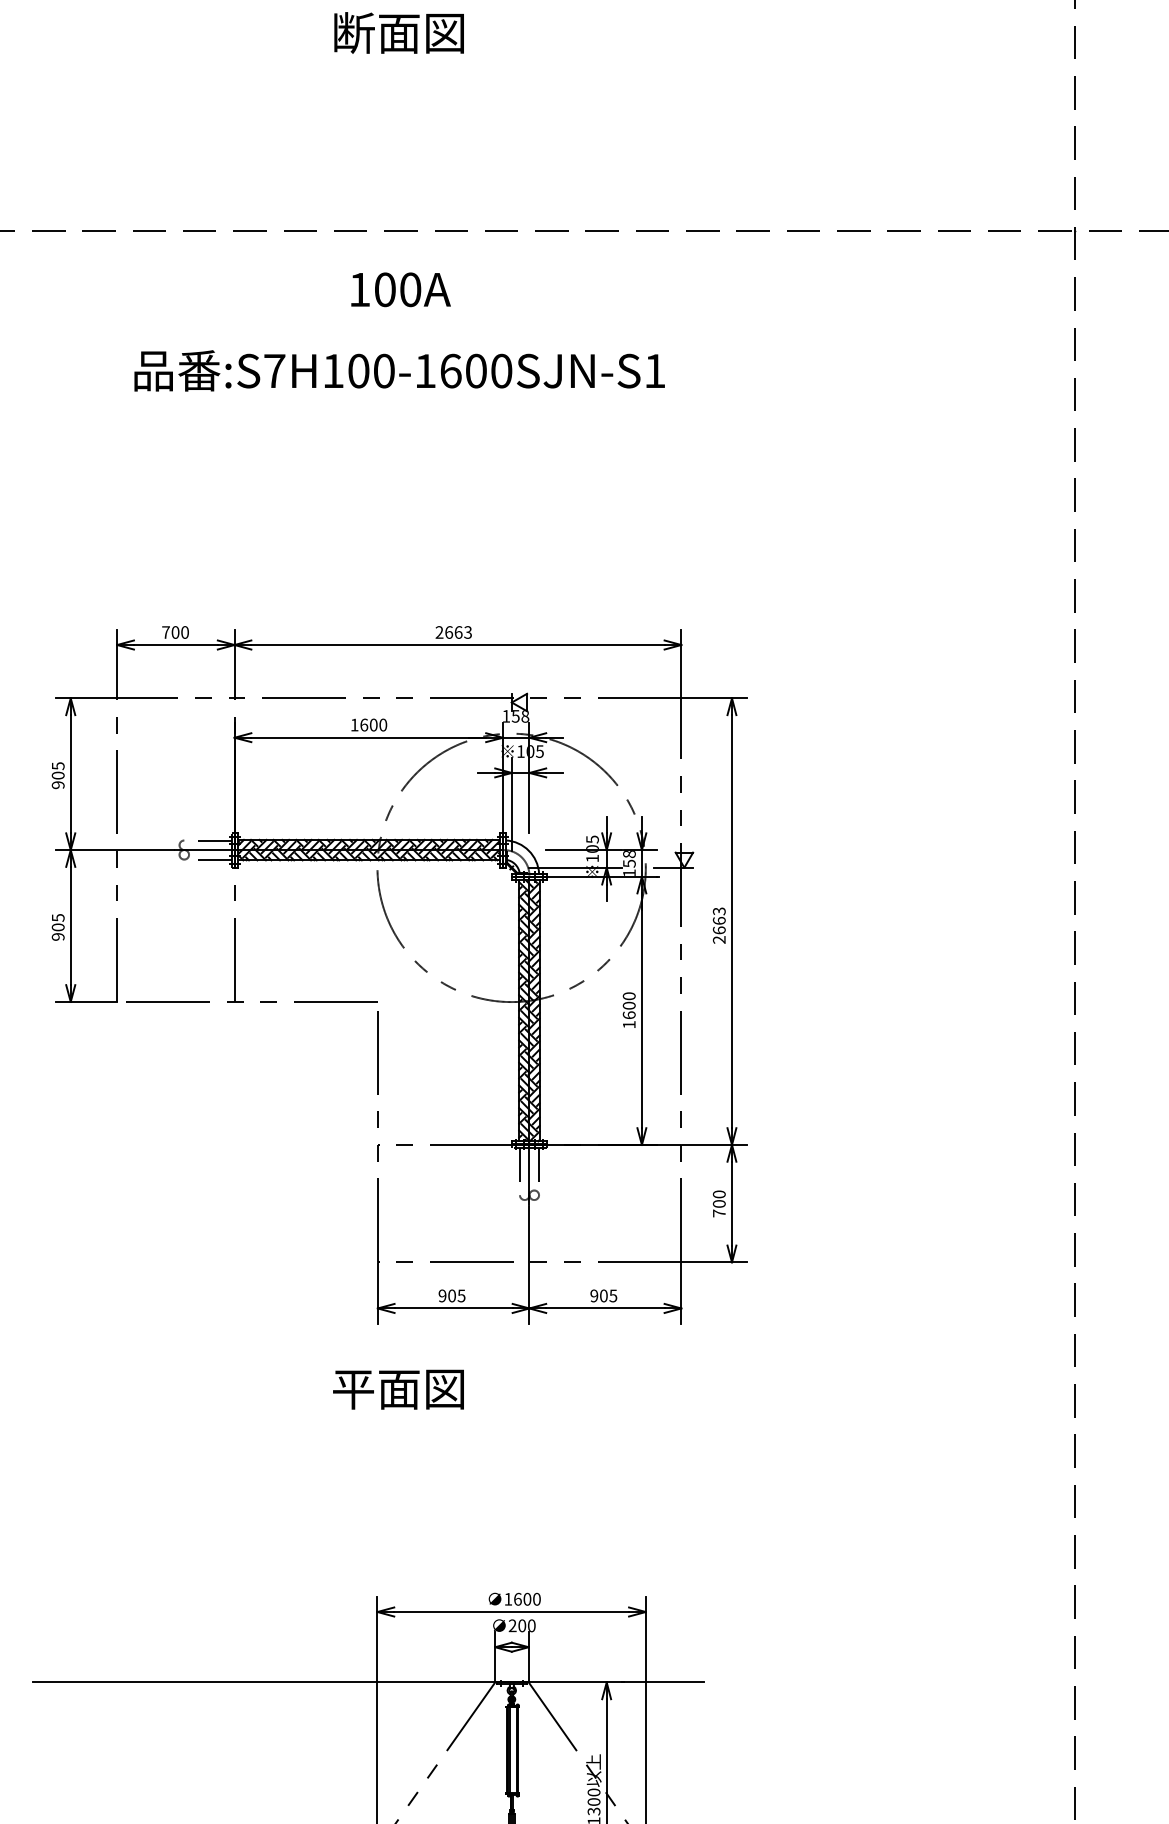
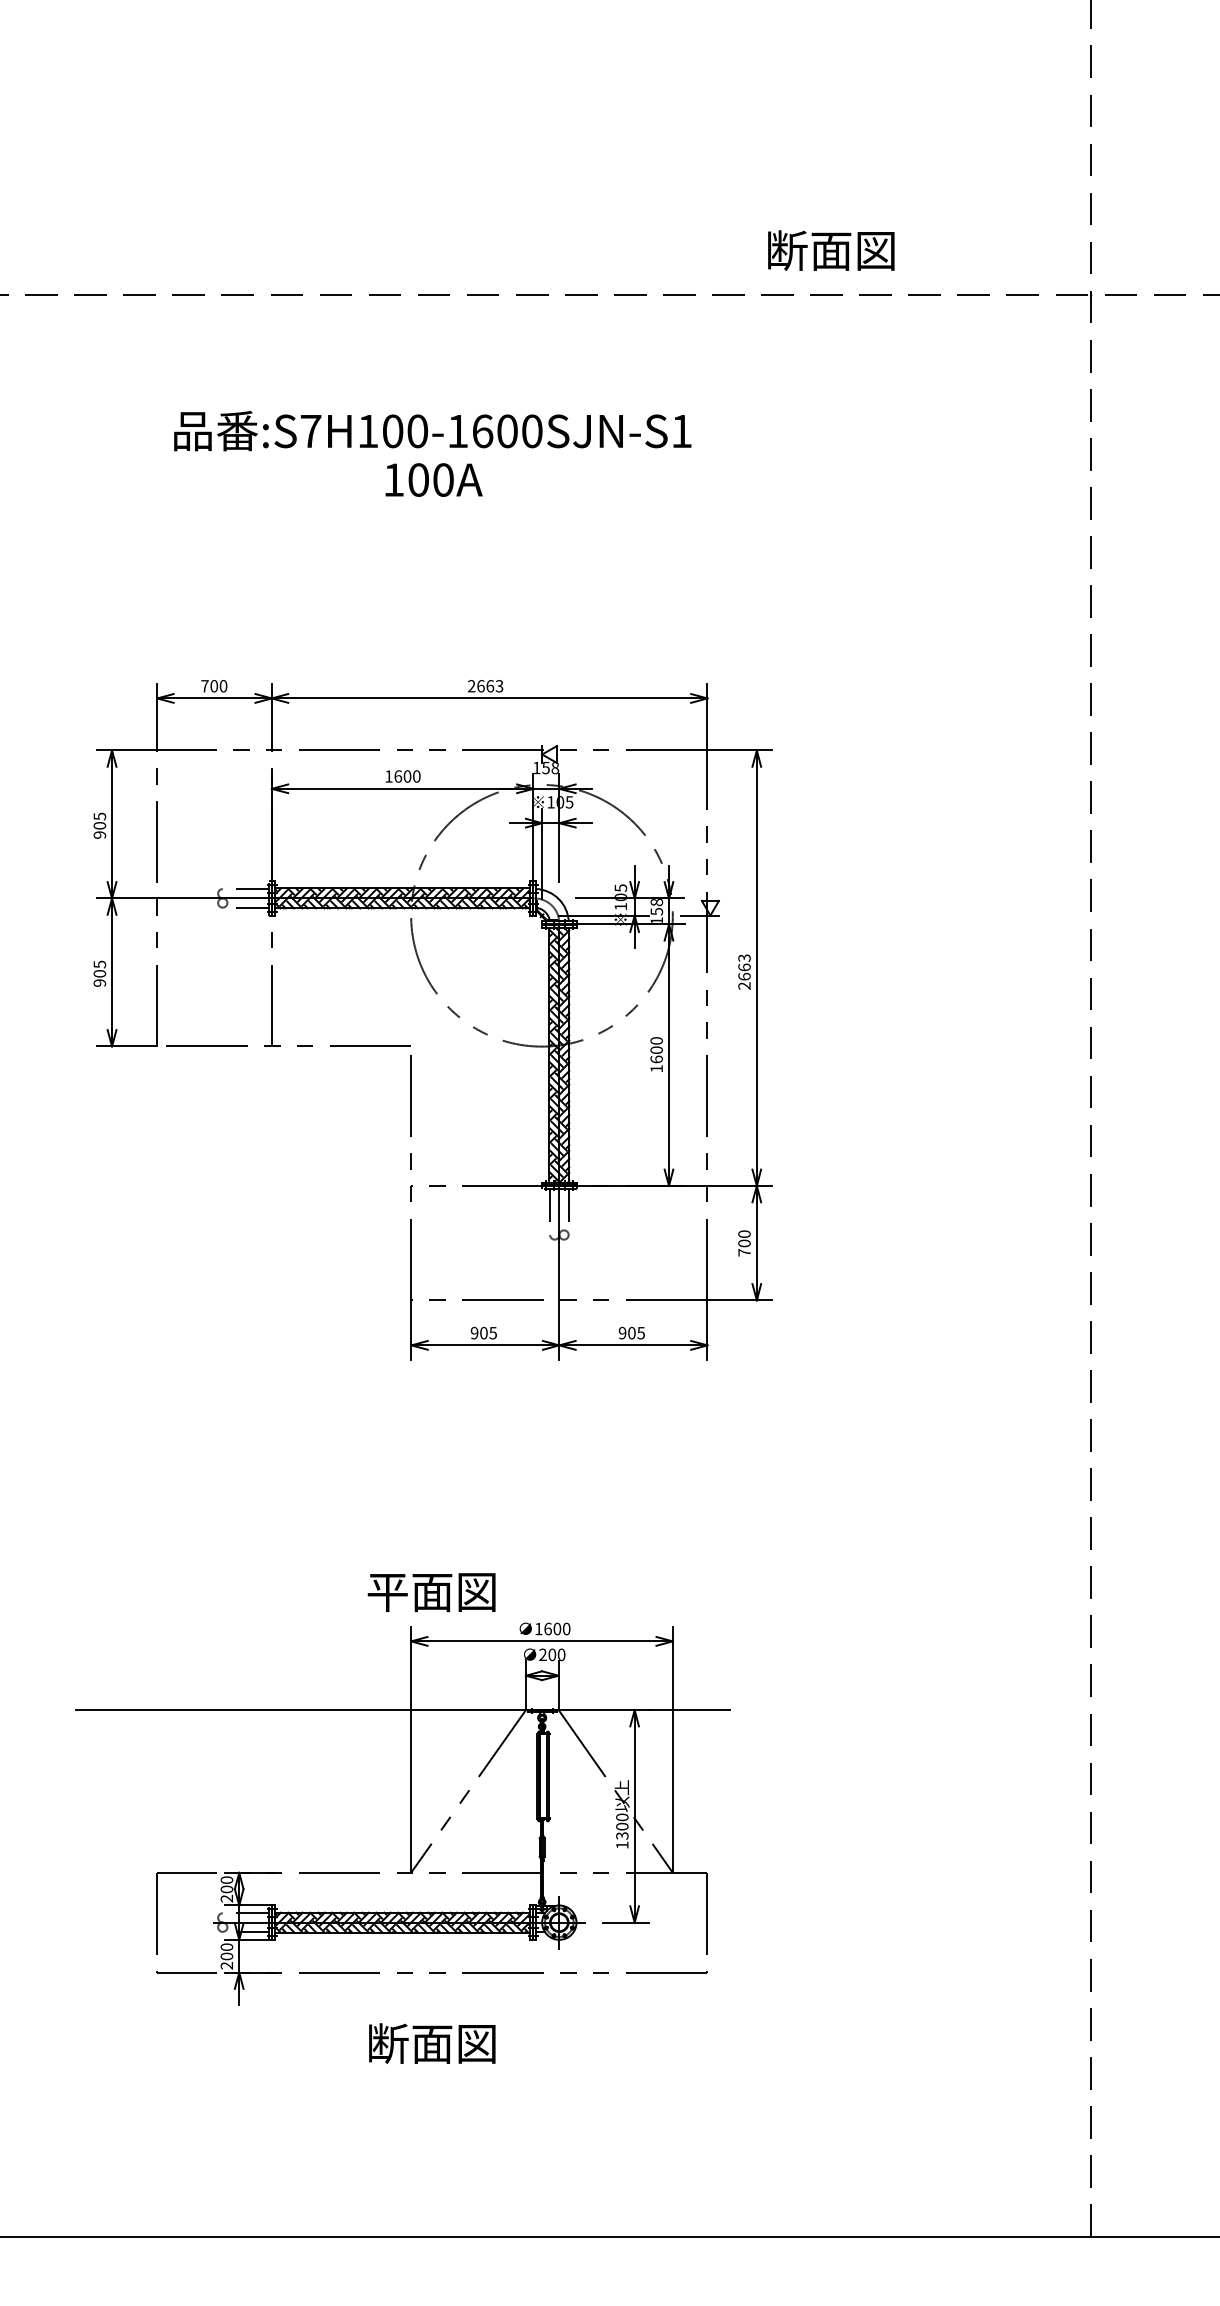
text: (399, 32) -> (831, 250), moved
text: (400, 289) -> (433, 479), moved
text: (398, 1389) -> (431, 1592), moved

